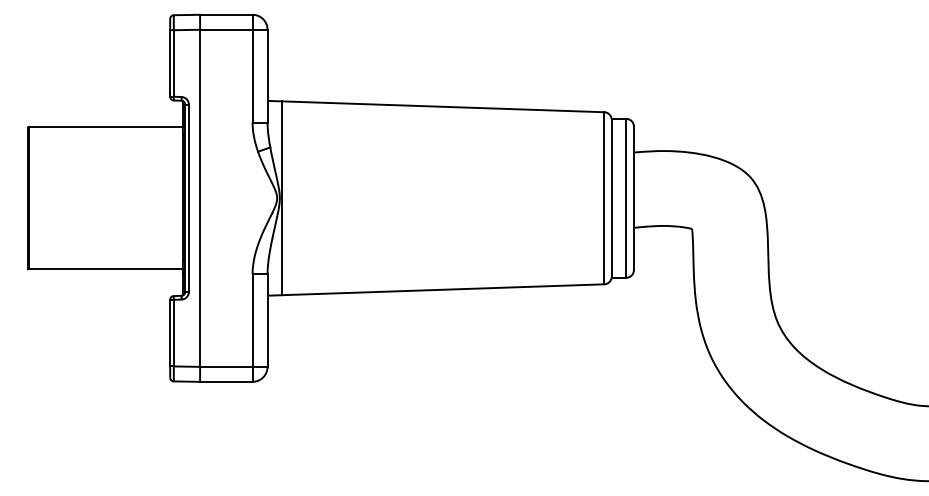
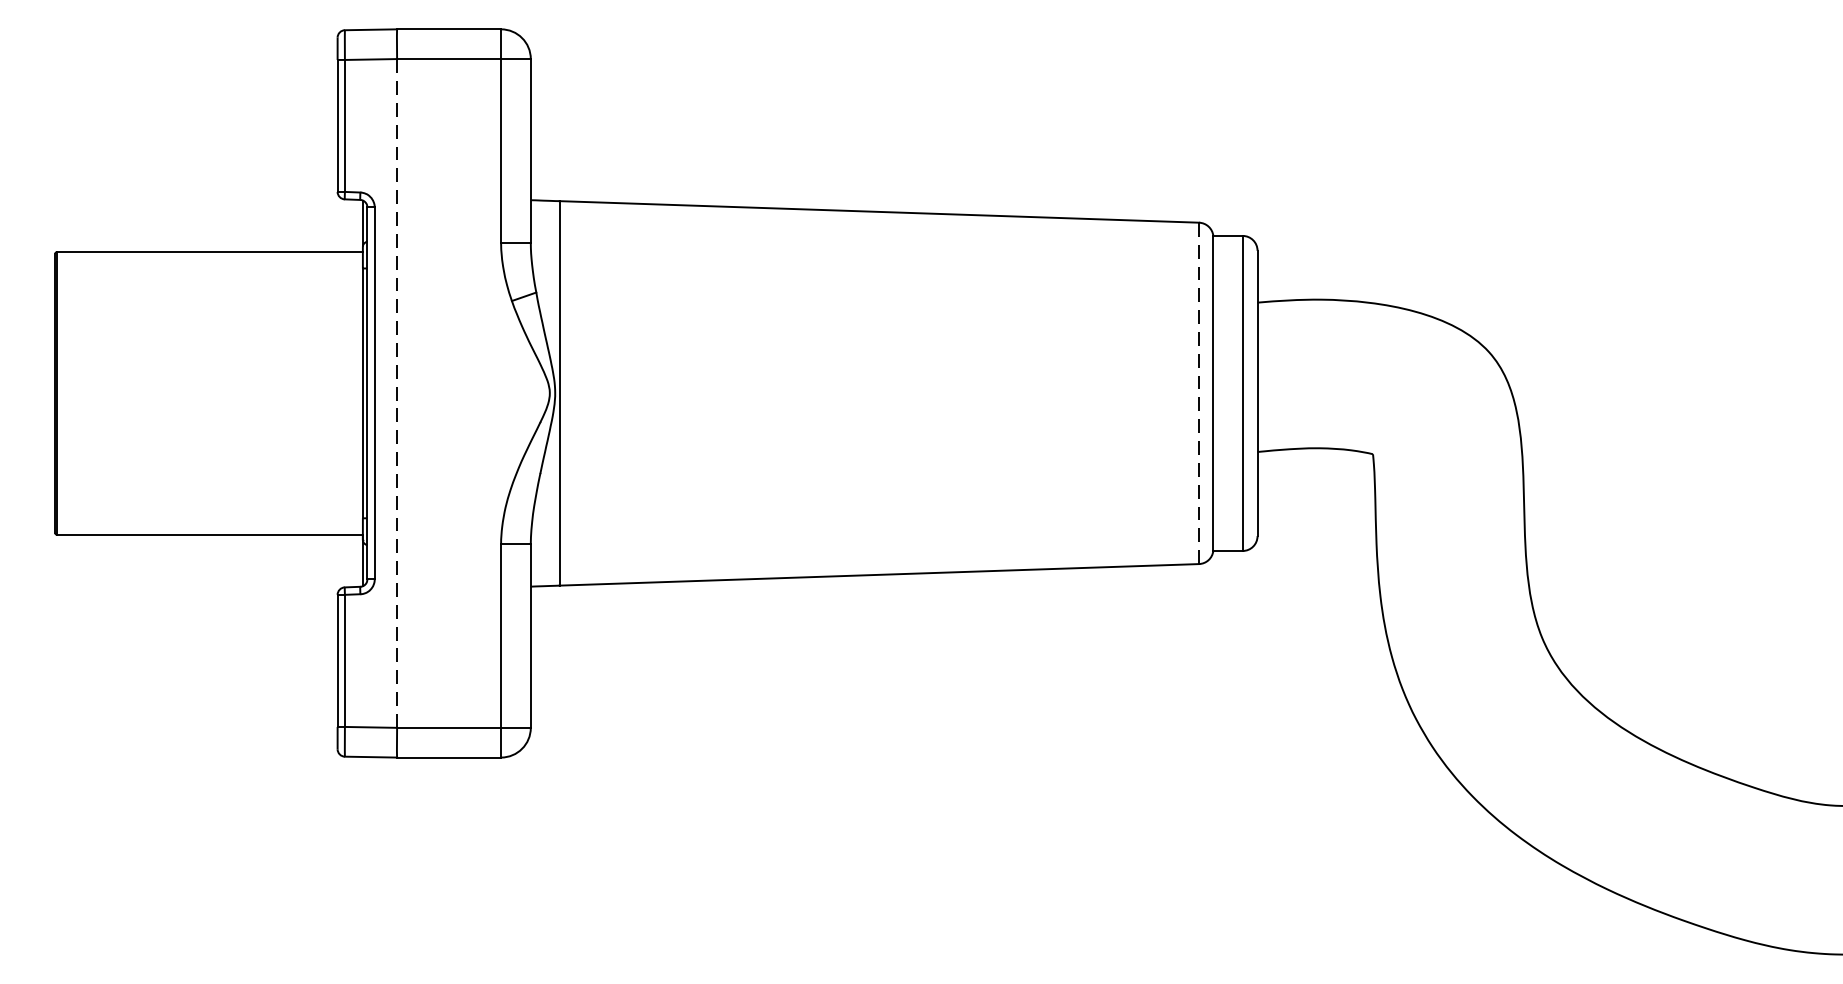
line: (604, 197) -> (1199, 391), solid -> dashed
line: (200, 198) -> (397, 393), solid -> dashed

